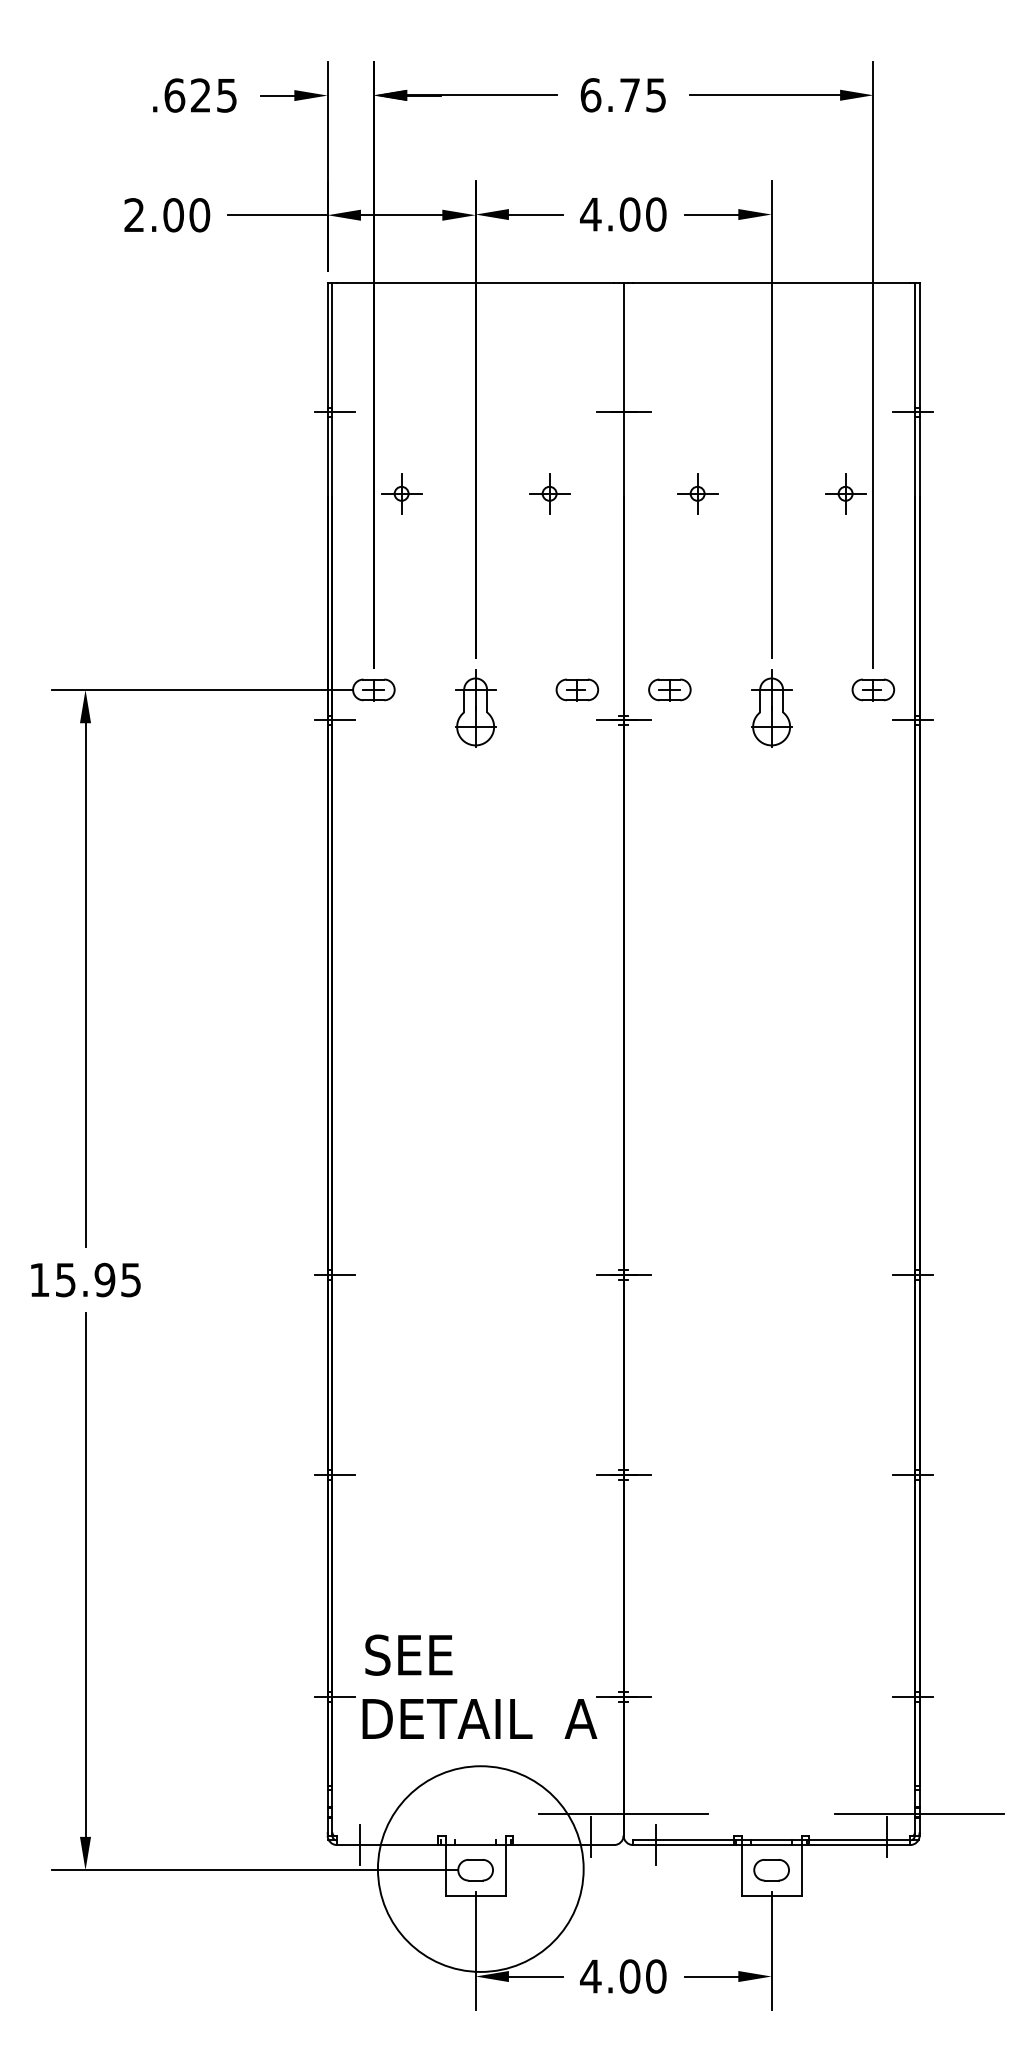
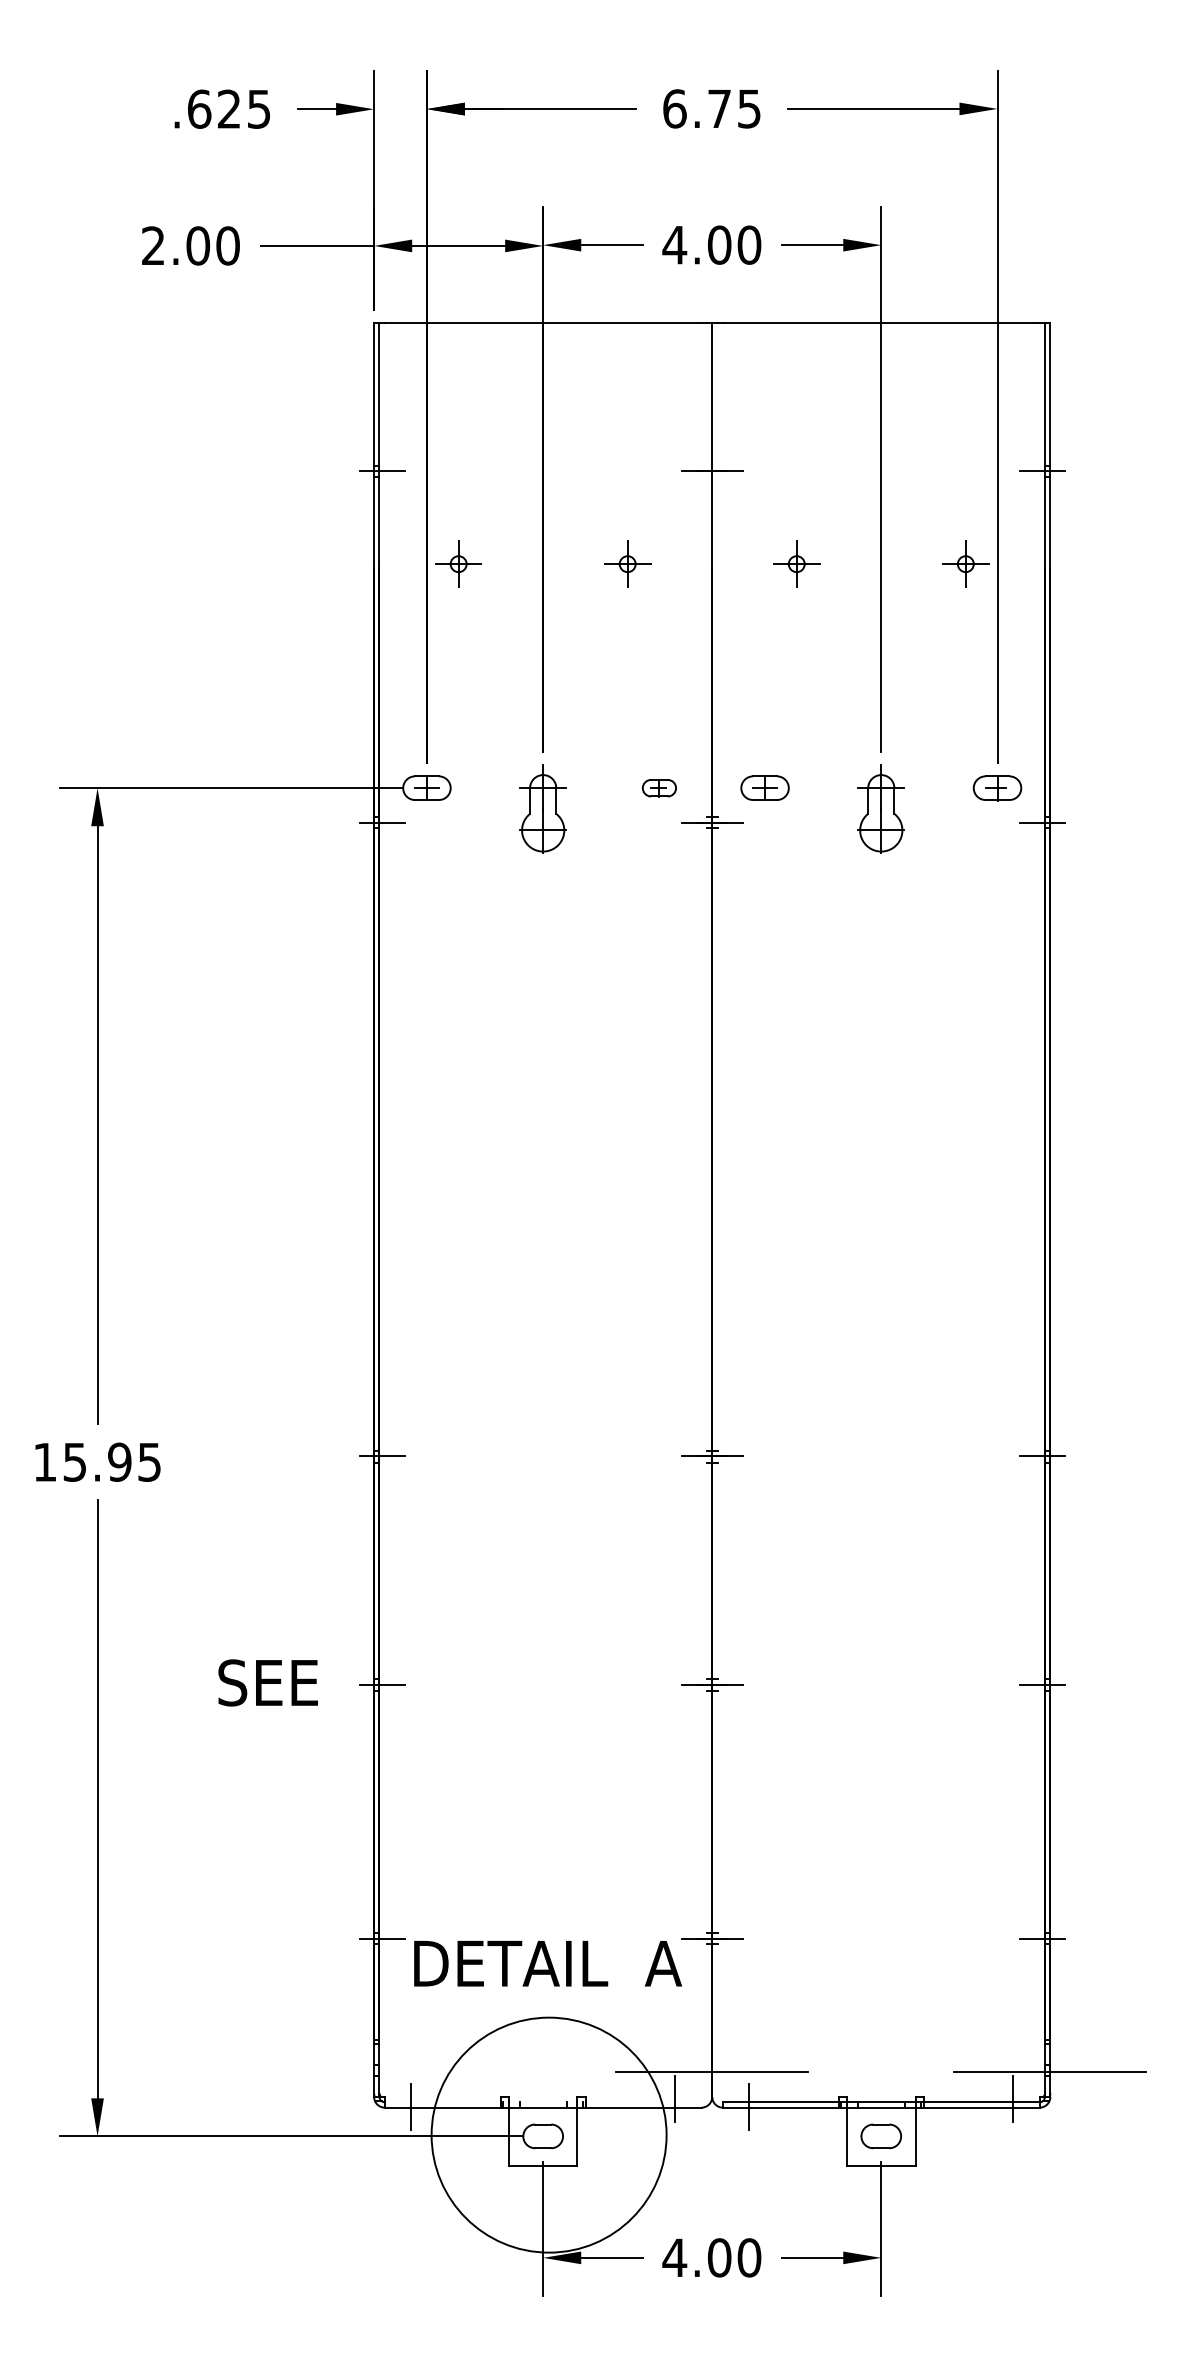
part: (577, 689) -> (659, 787), size x0.7
text: (408, 1654) -> (267, 1682), moved

